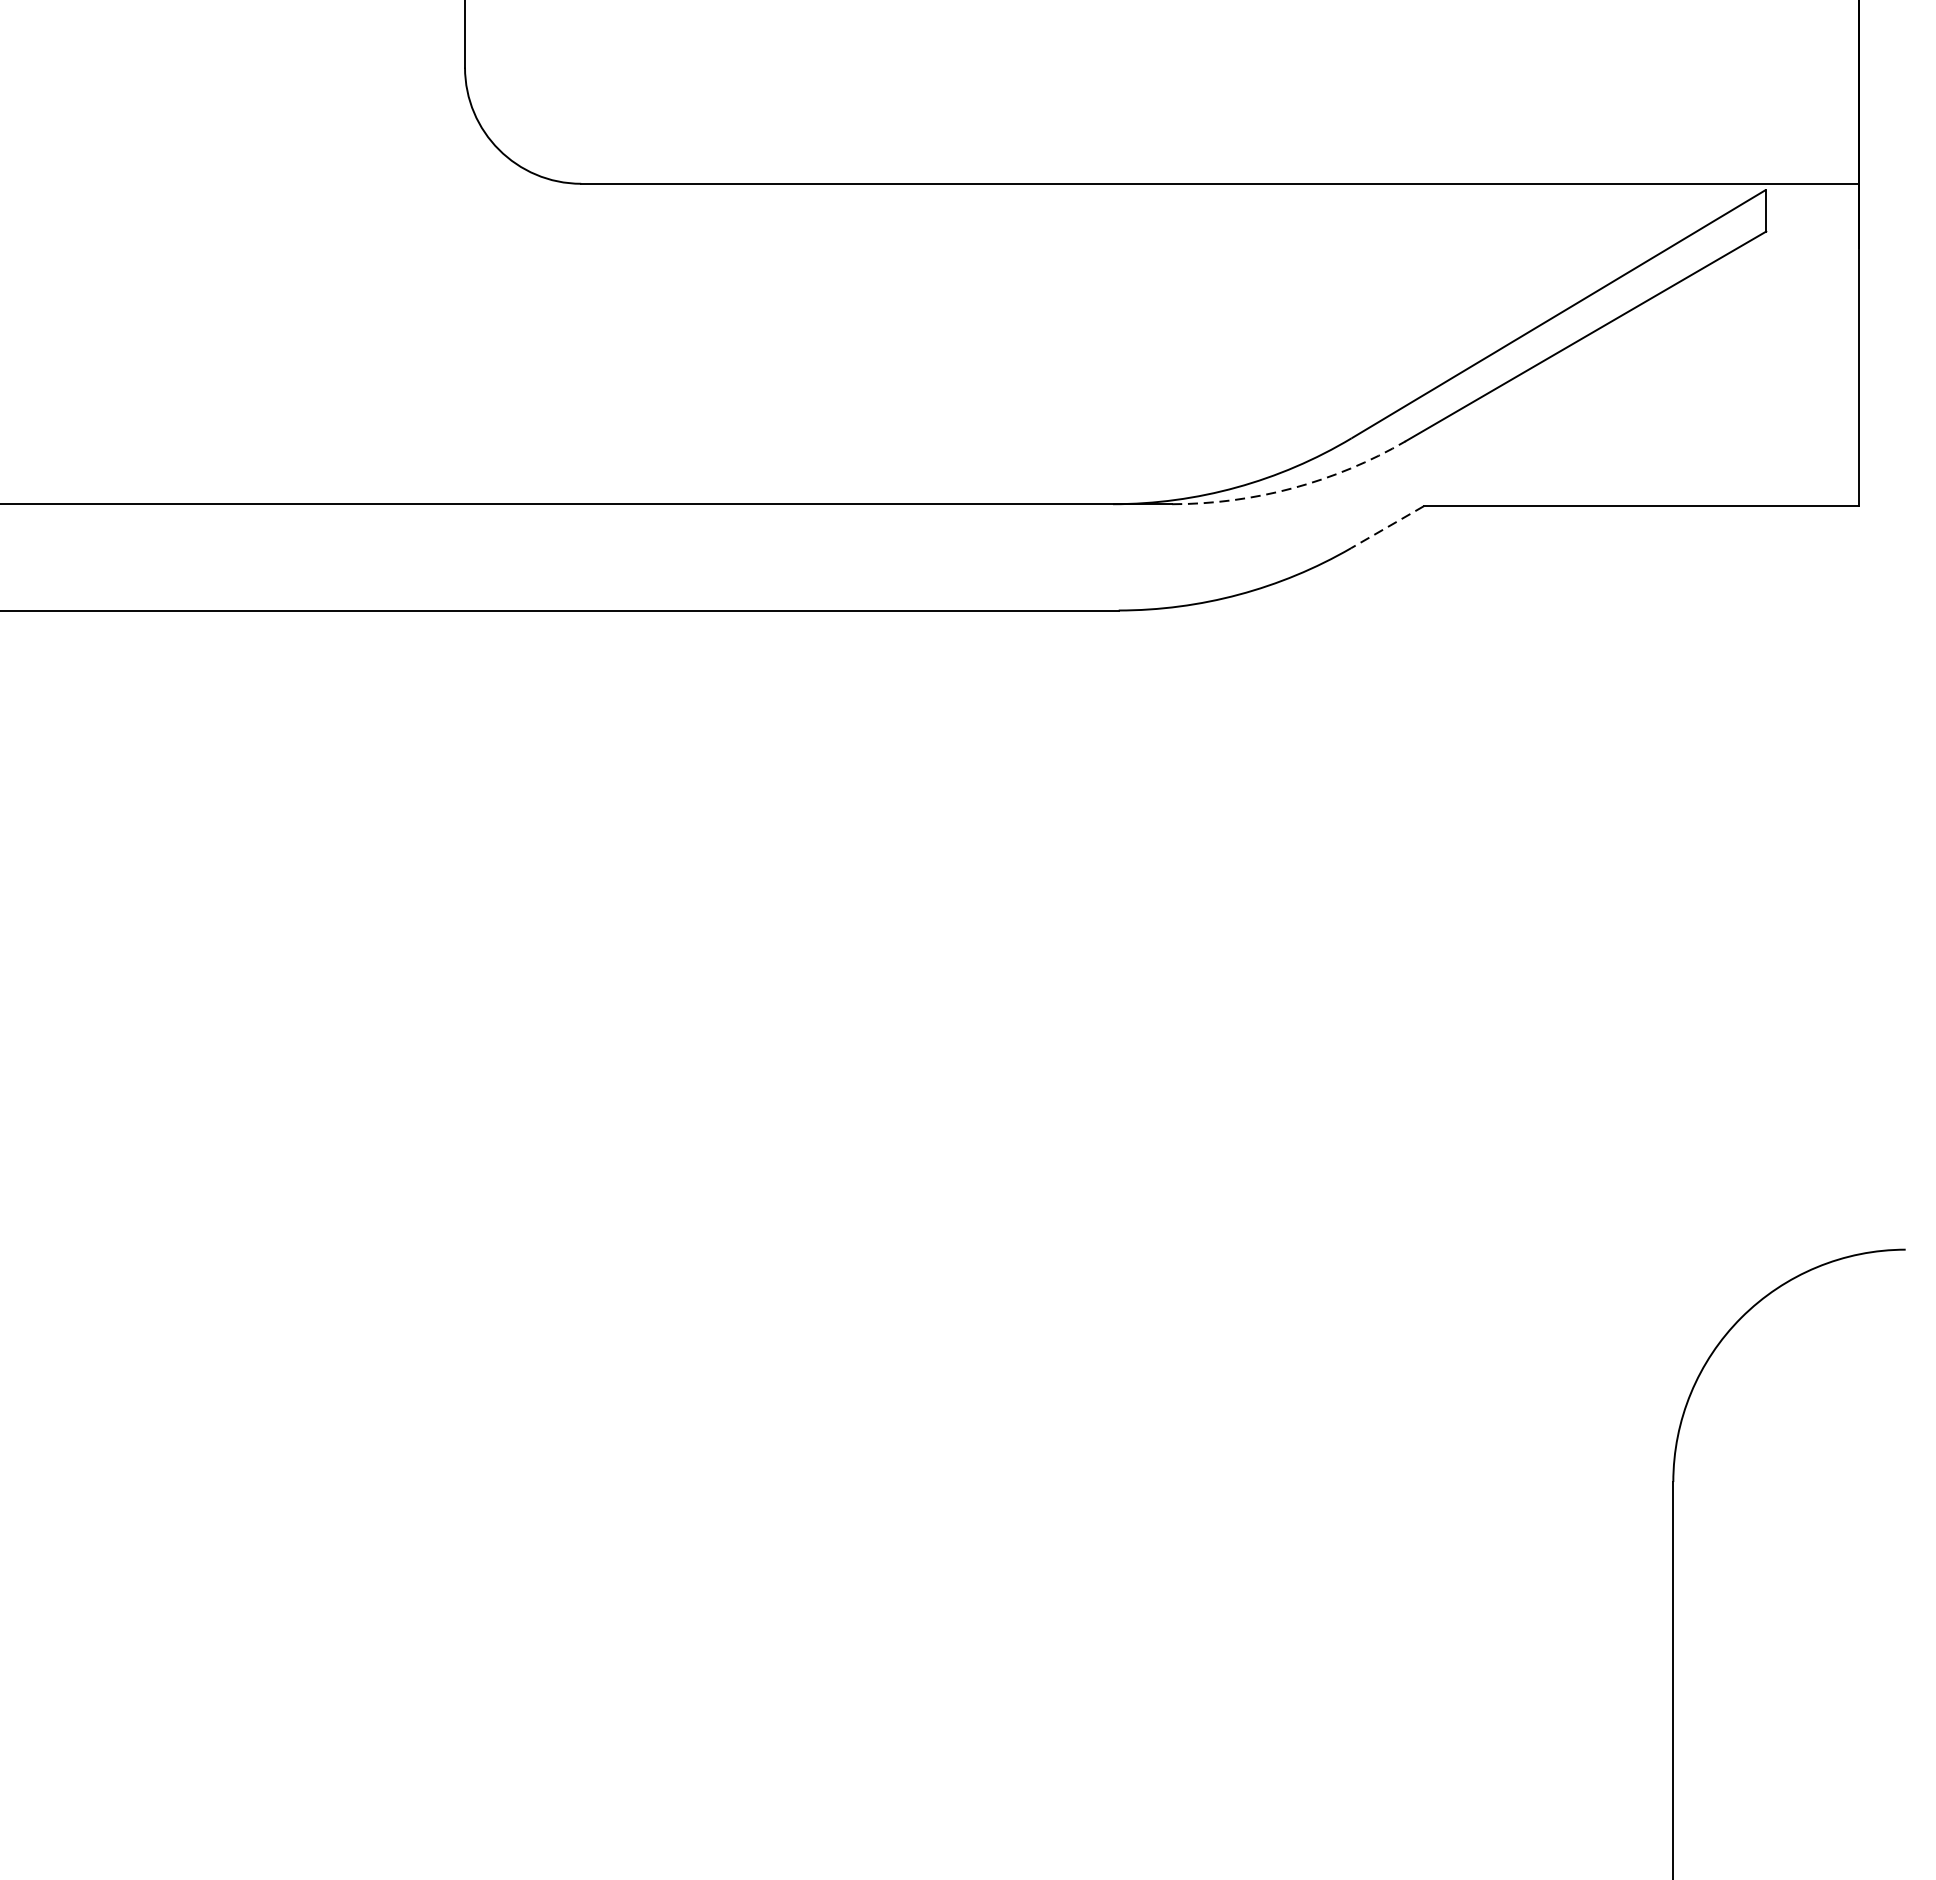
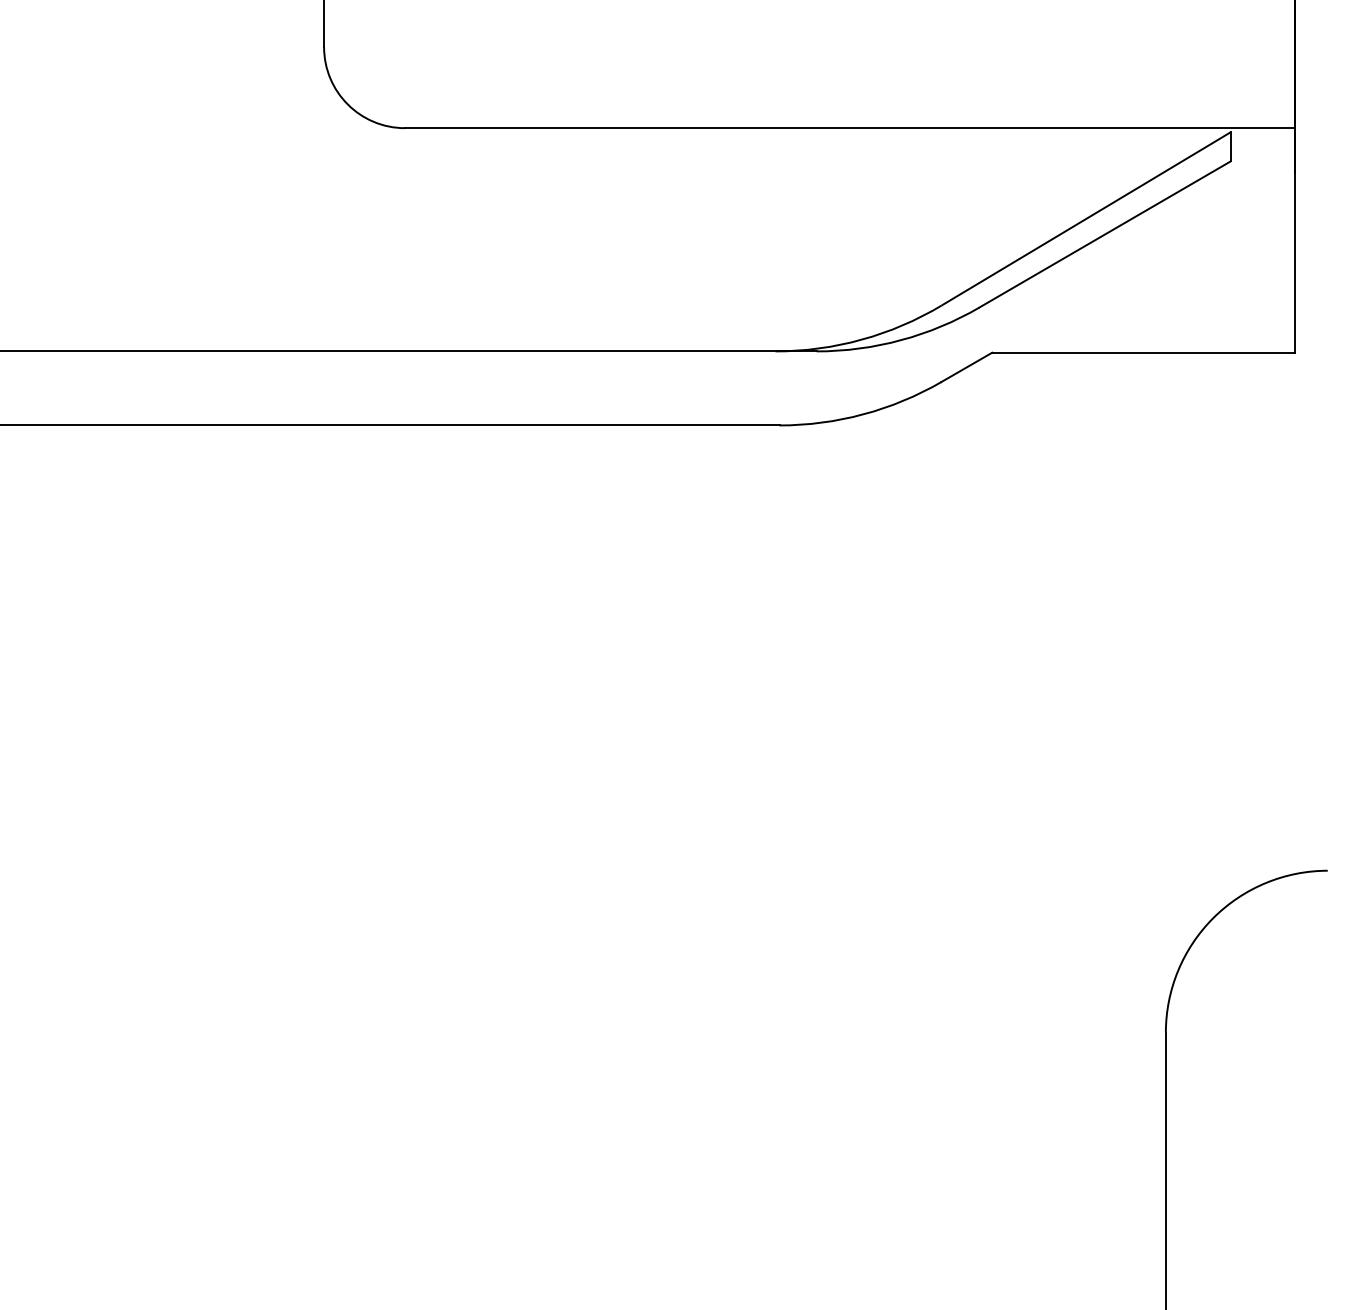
arc: (1293, 488) -> (901, 340), dashed -> solid
line: (1387, 527) -> (966, 367), dashed -> solid

